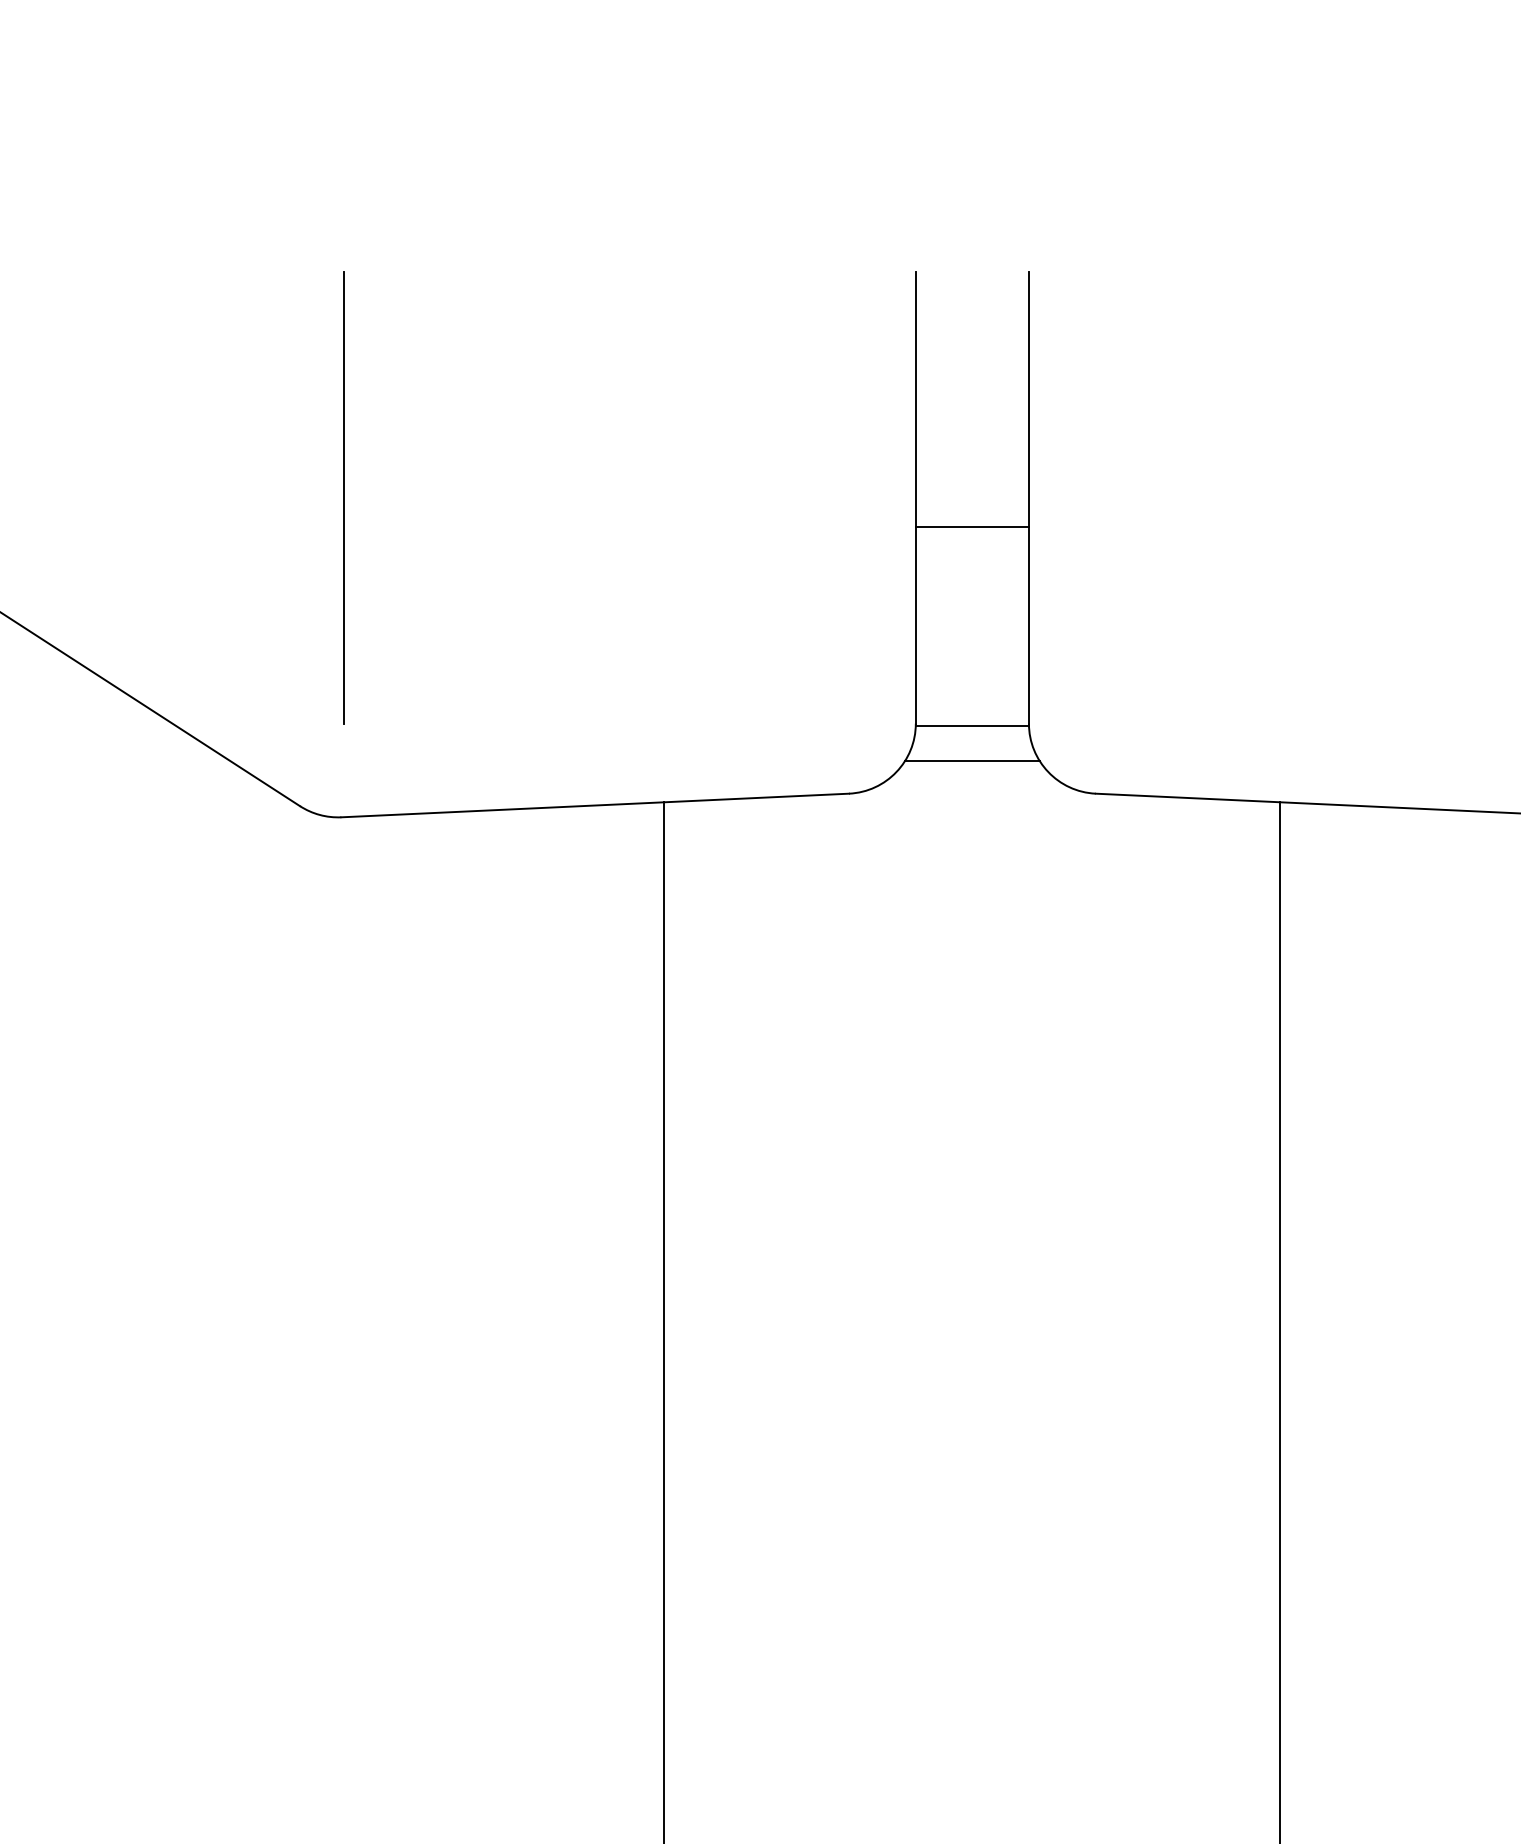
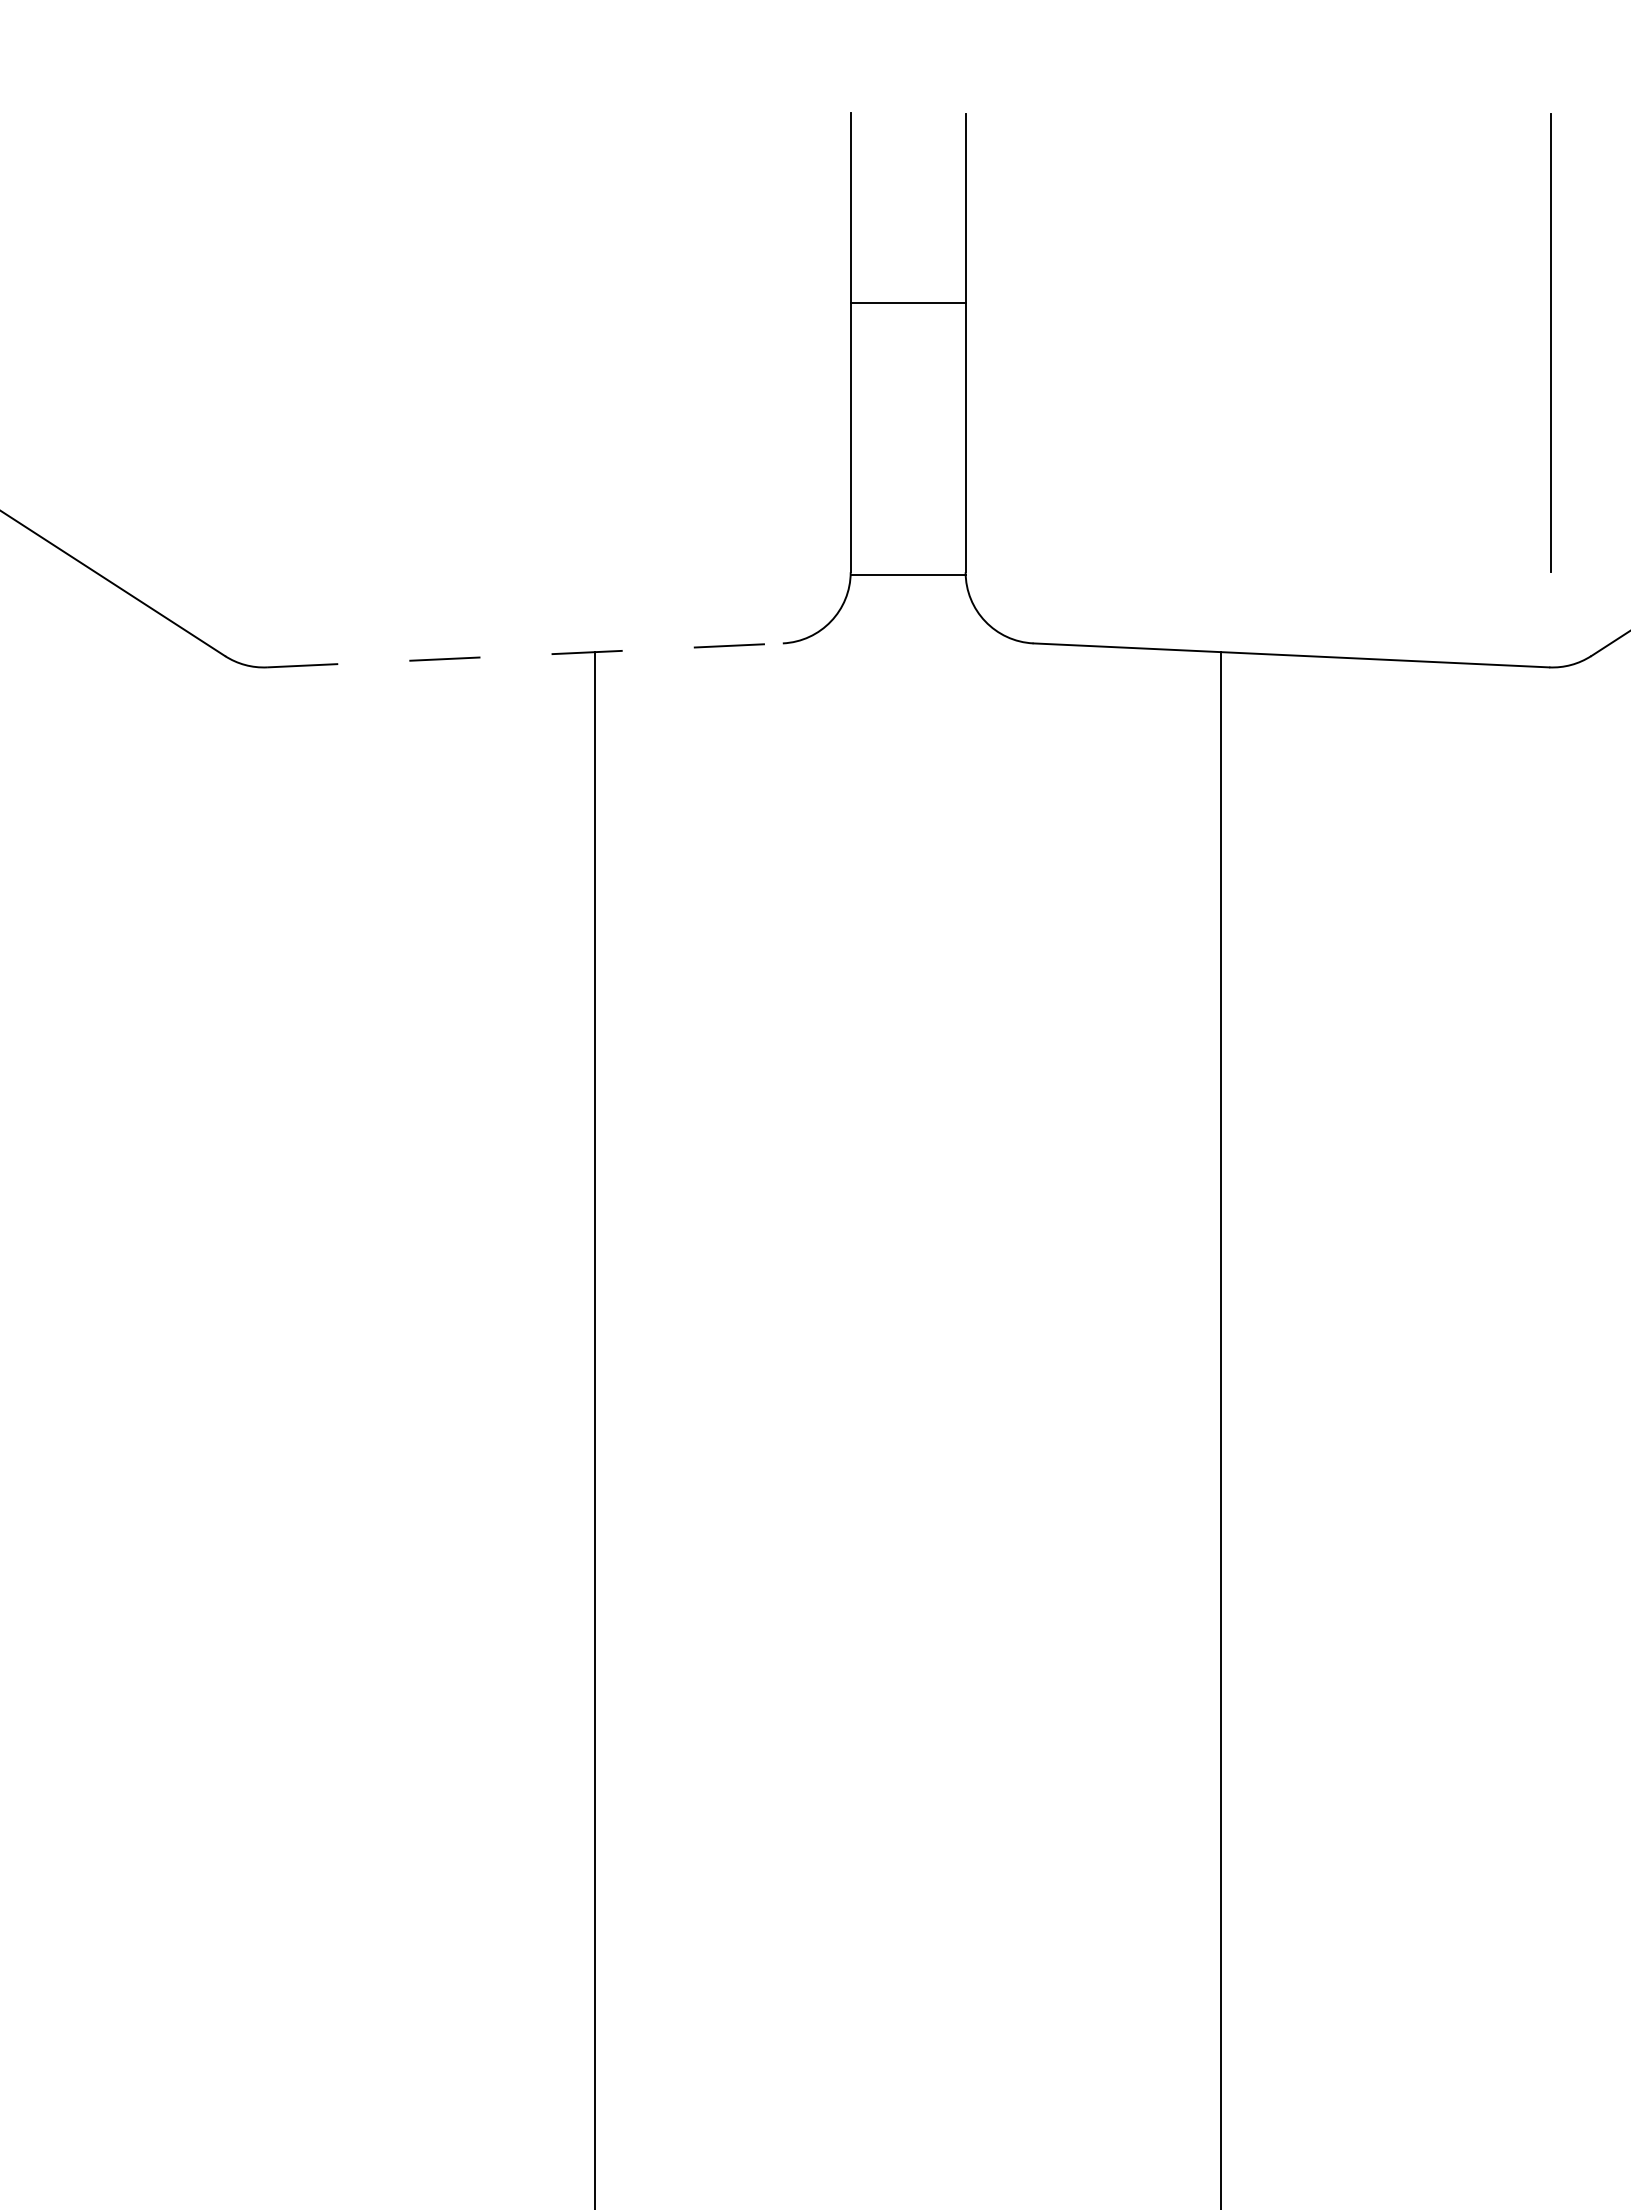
line: (343, 497) -> (269, 342), removed
line: (971, 527) -> (907, 303), moved
line: (972, 760) -> (908, 609), removed
line: (595, 805) -> (525, 655), solid -> dashed

